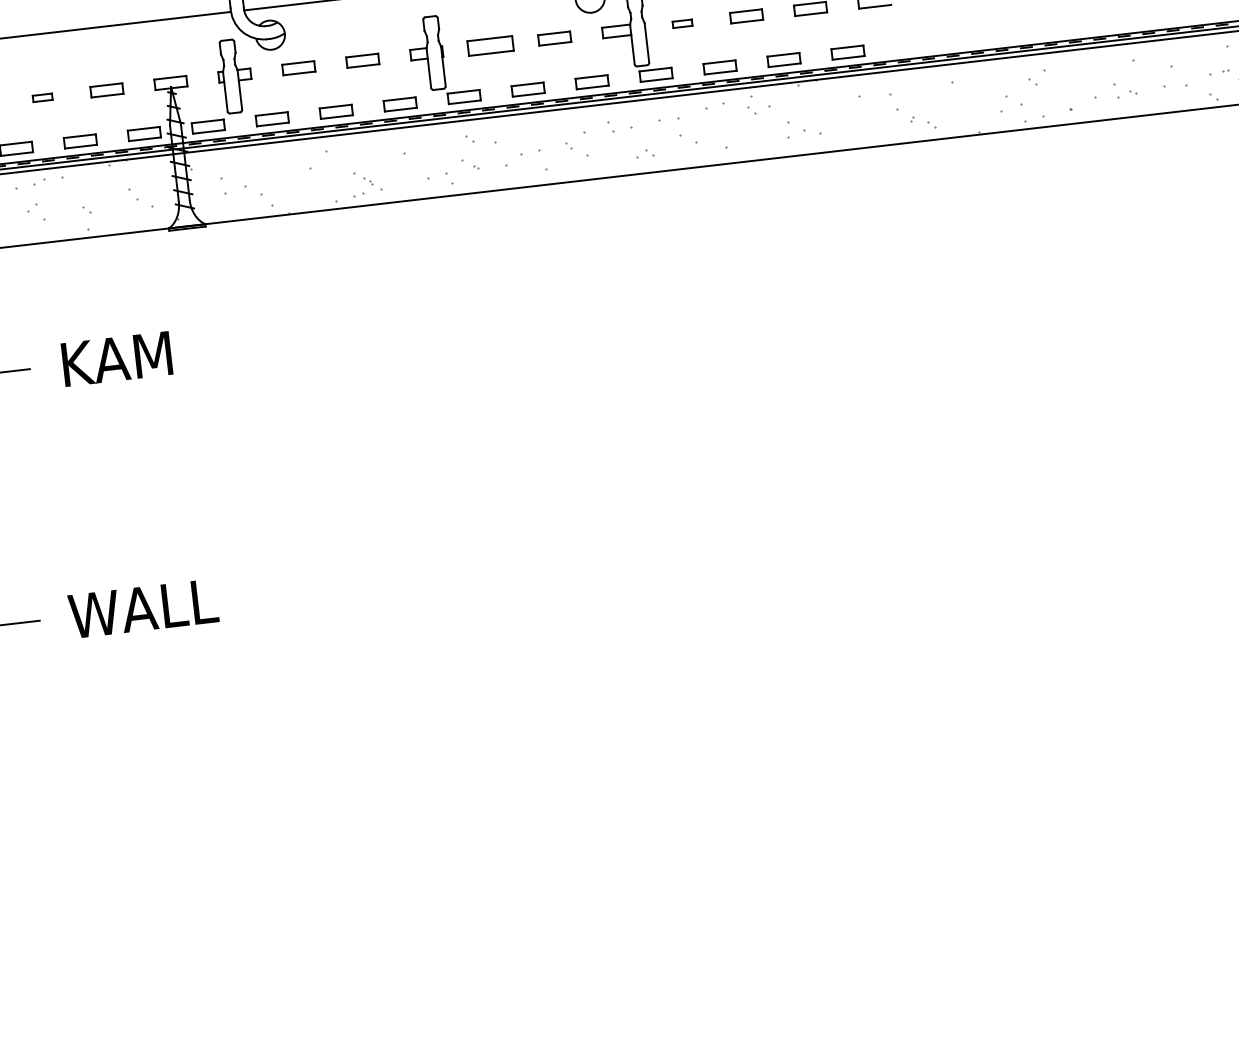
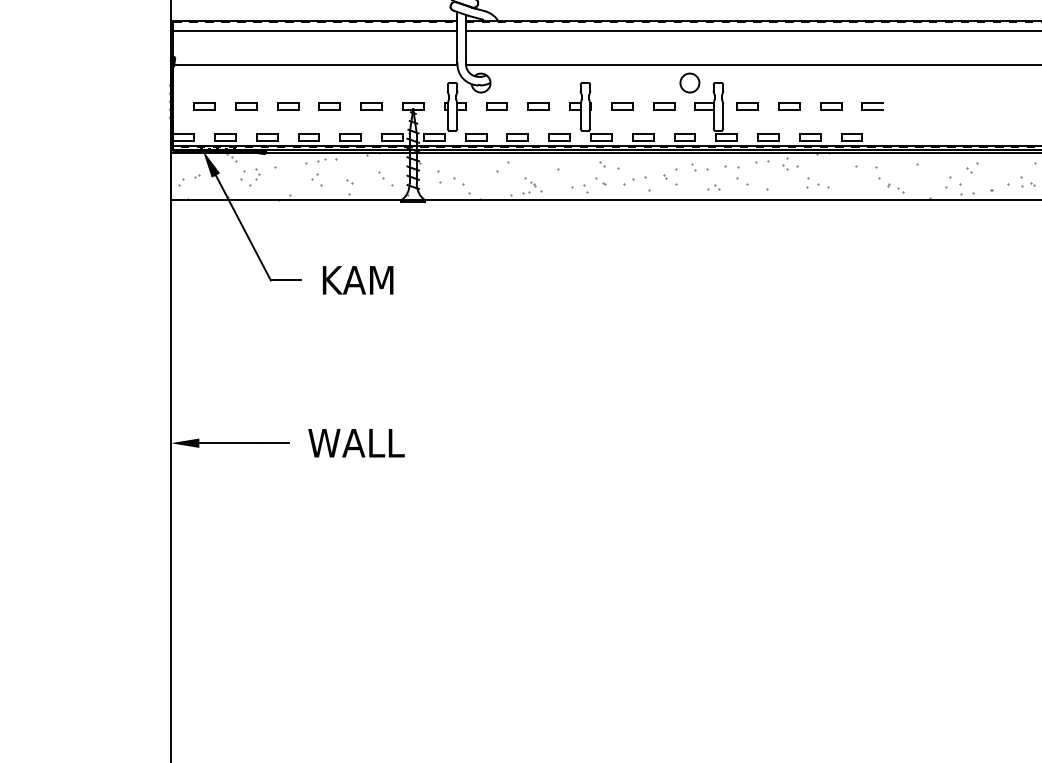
part: (682, 23) -> (747, 106), size x1.67
part: (491, 46) -> (622, 106), size x0.71
part: (42, 97) -> (329, 106), size x1.67

